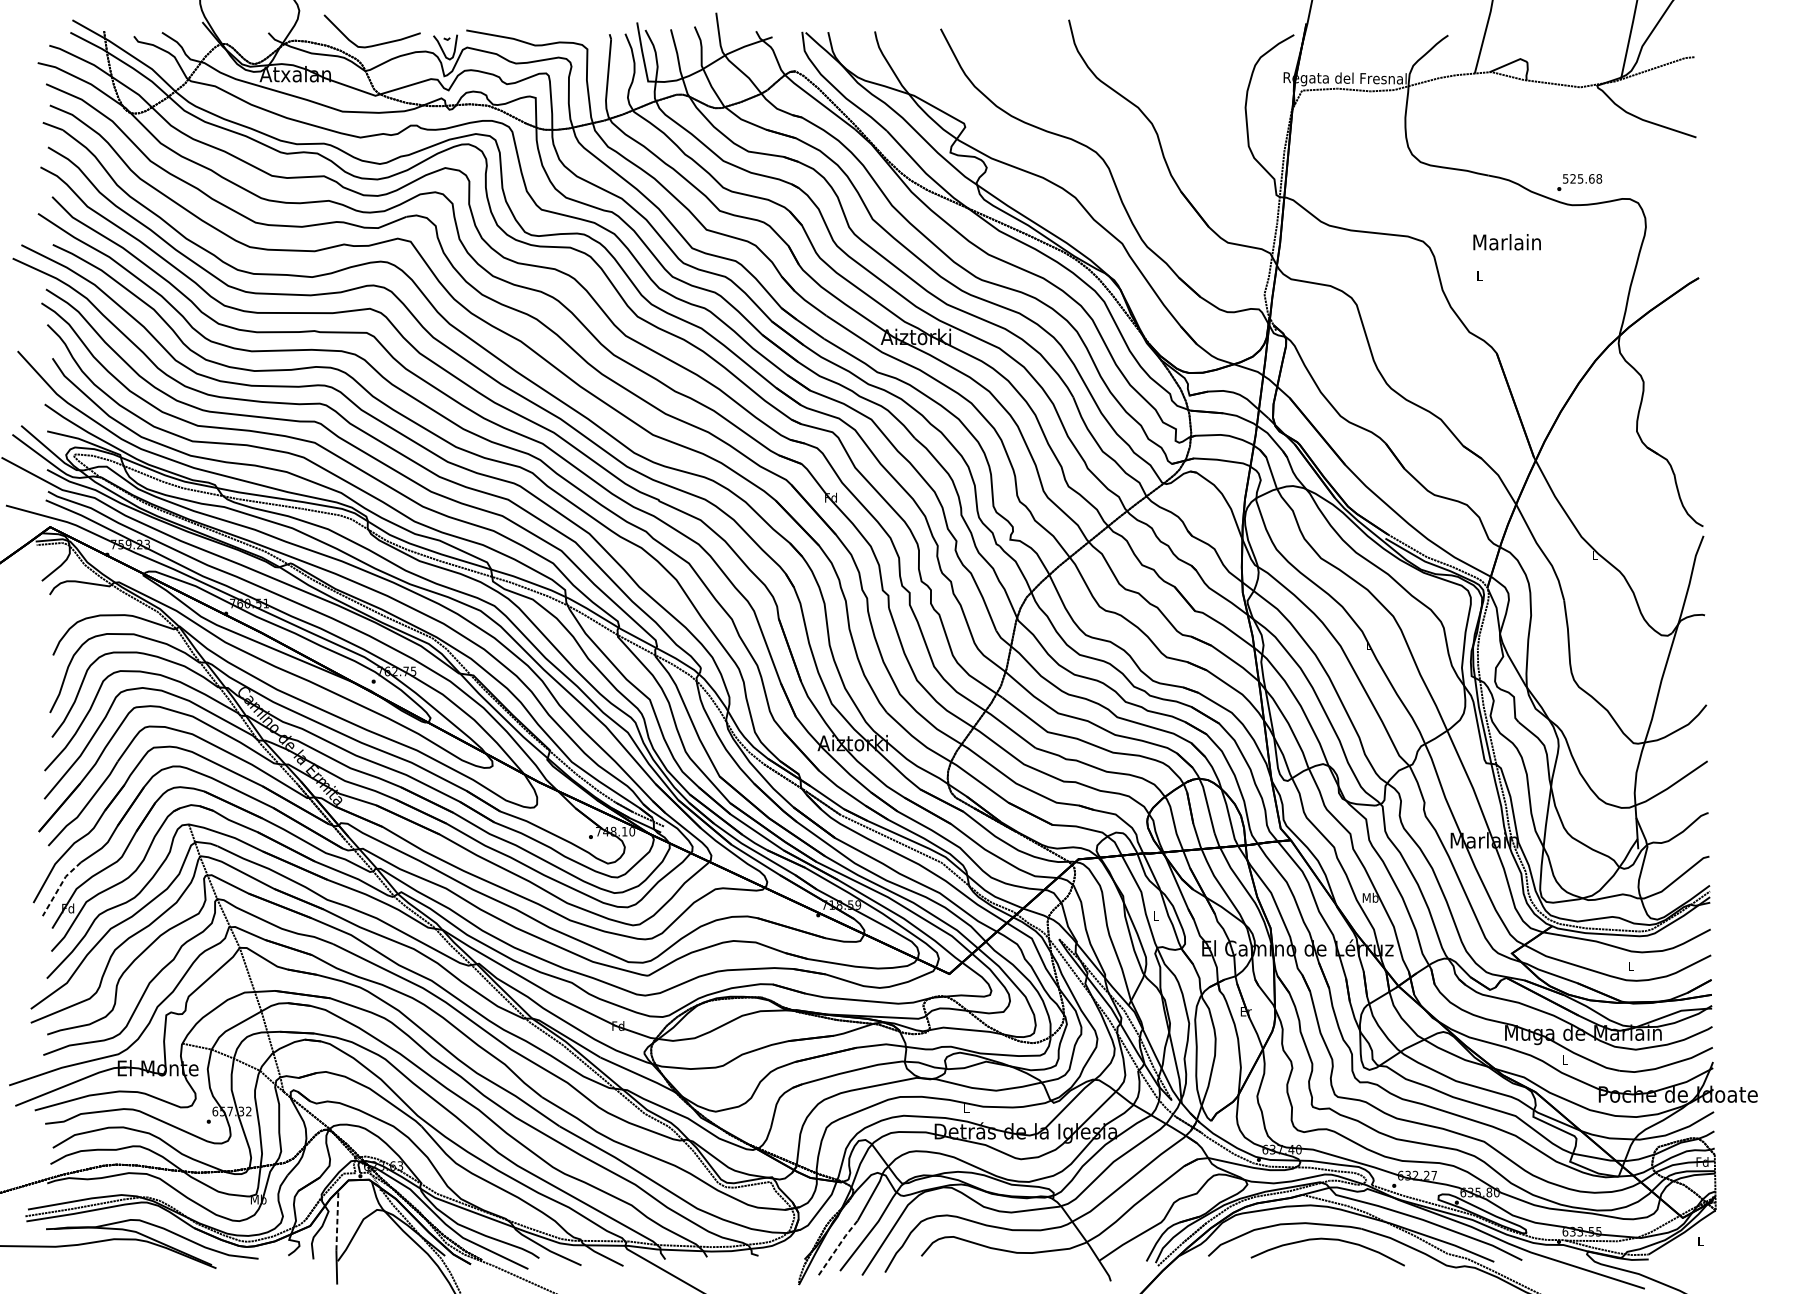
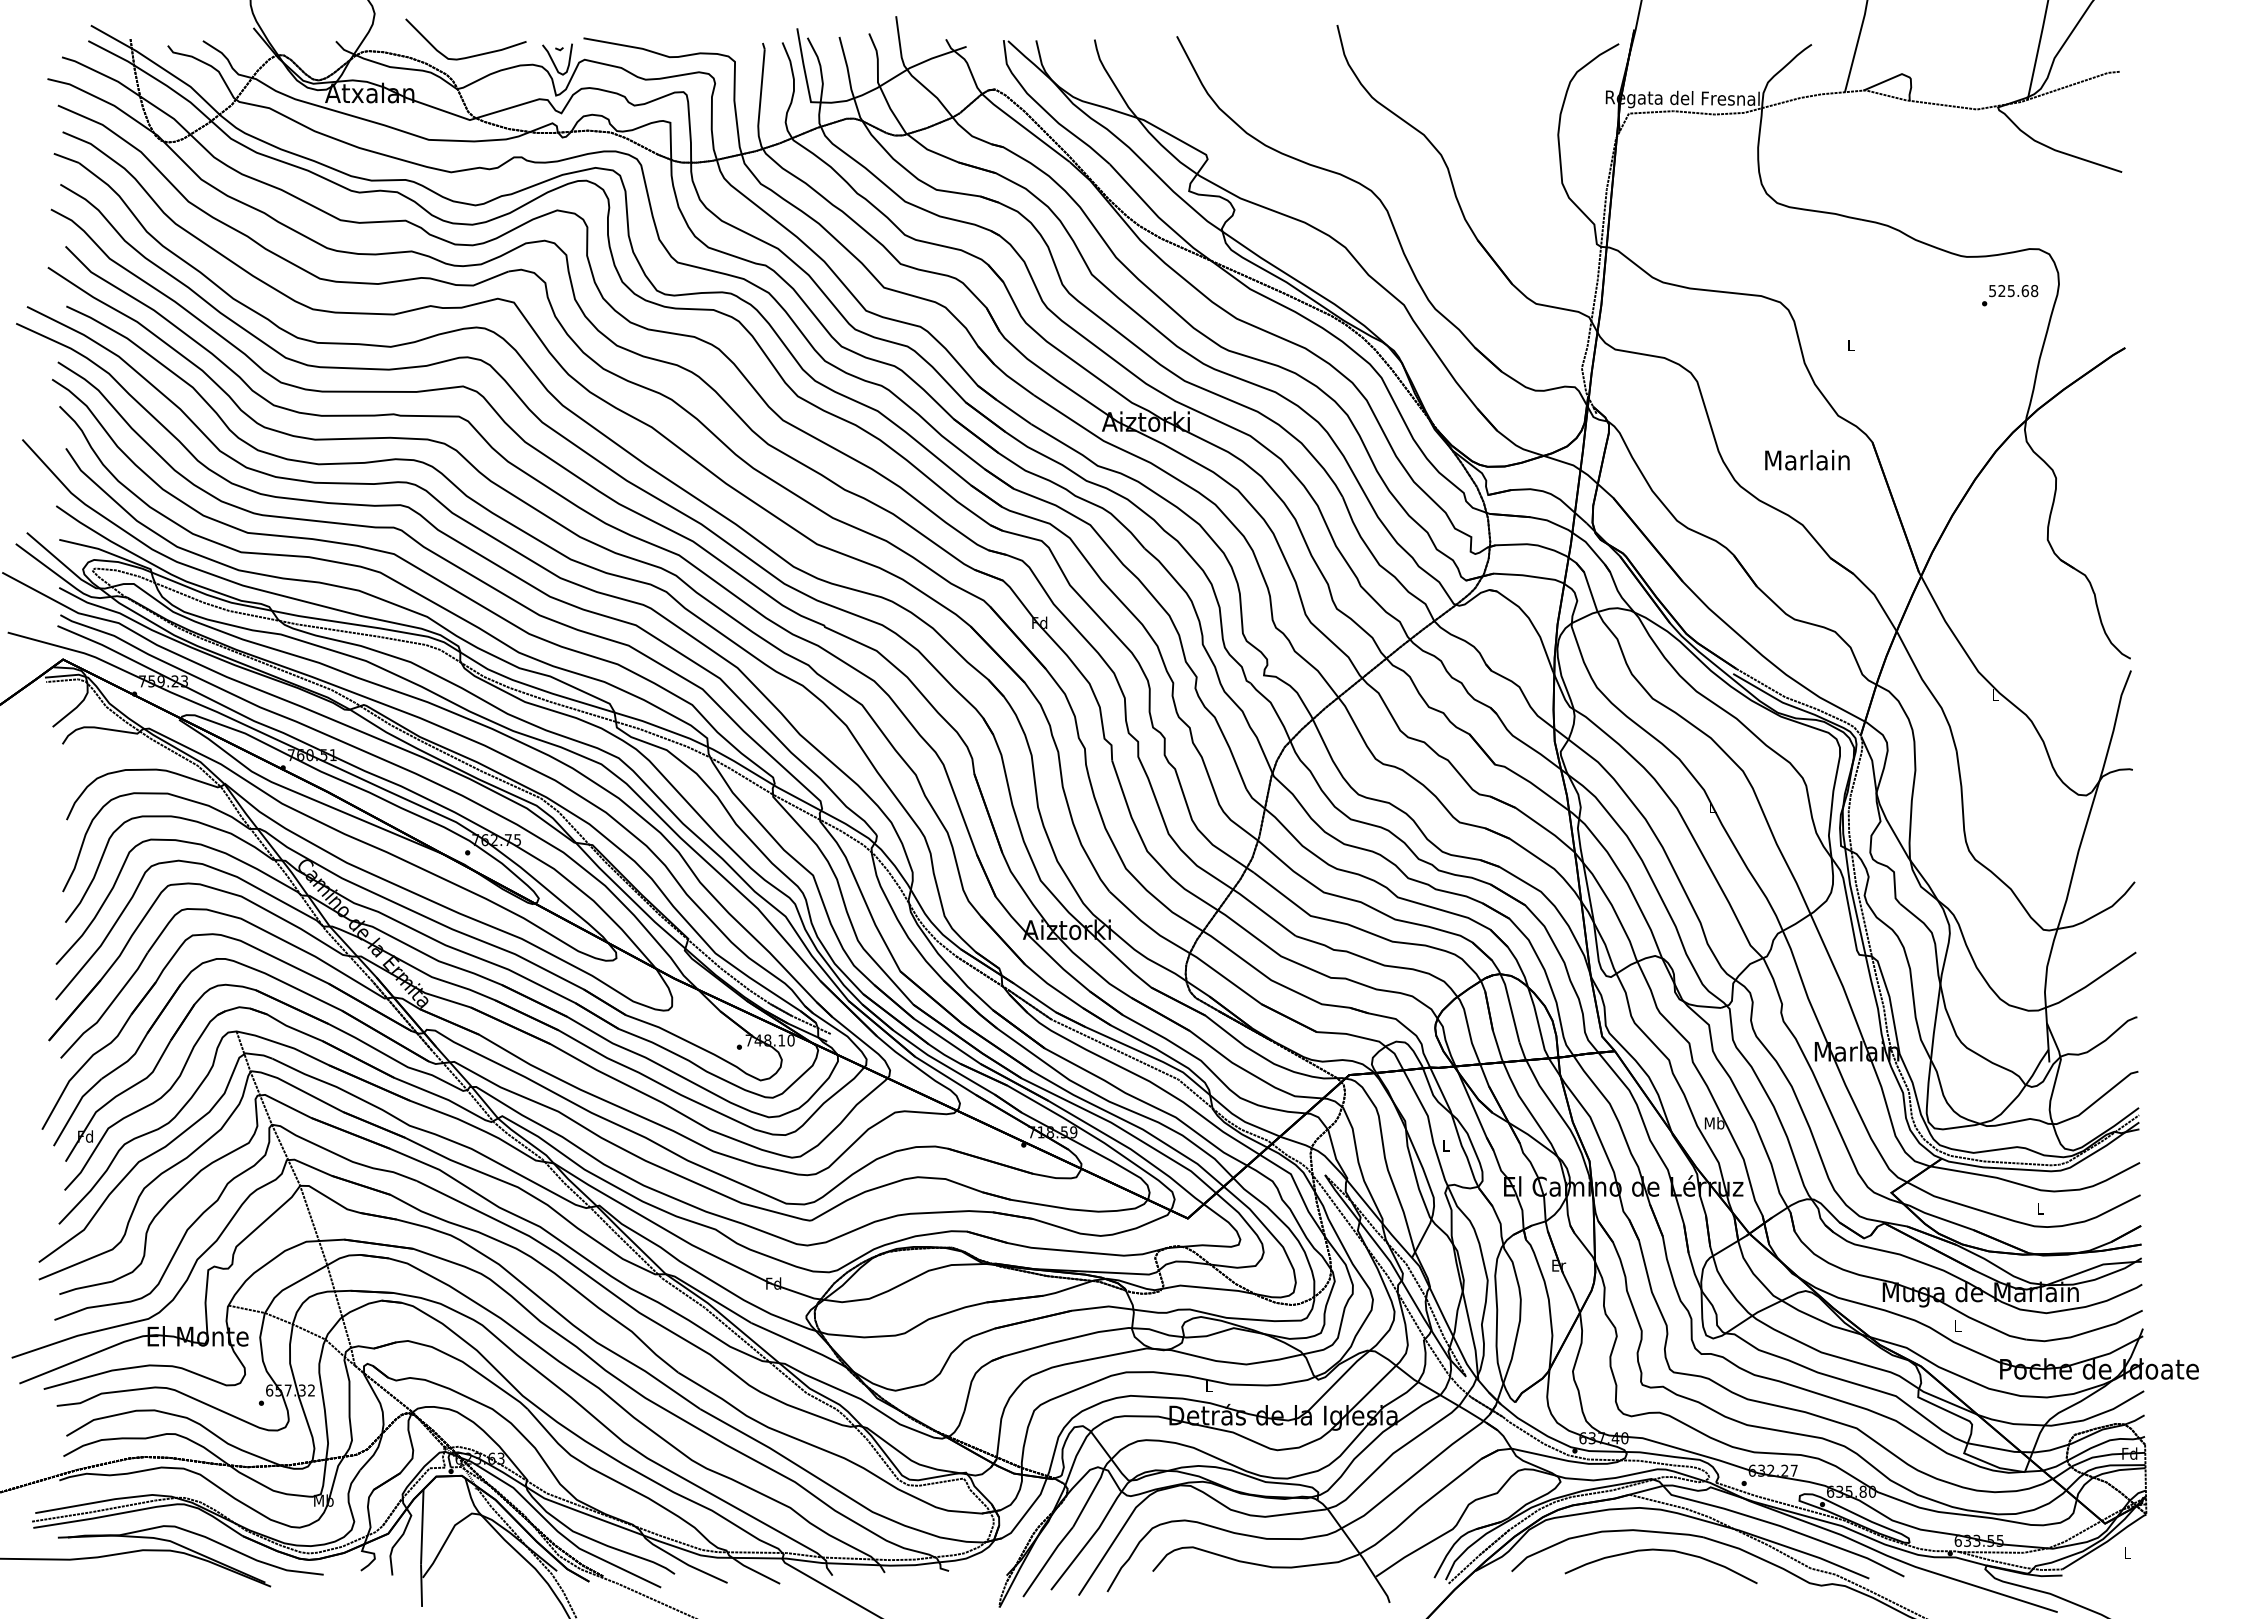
text: (1579, 182) -> (2010, 295), moved
text: (1507, 242) -> (1807, 460), moved
line: (59, 887) -> (74, 1110), dashed -> solid
line: (337, 1221) -> (422, 1527), dashed -> solid
line: (837, 1247) -> (1047, 1560), dashed -> solid

